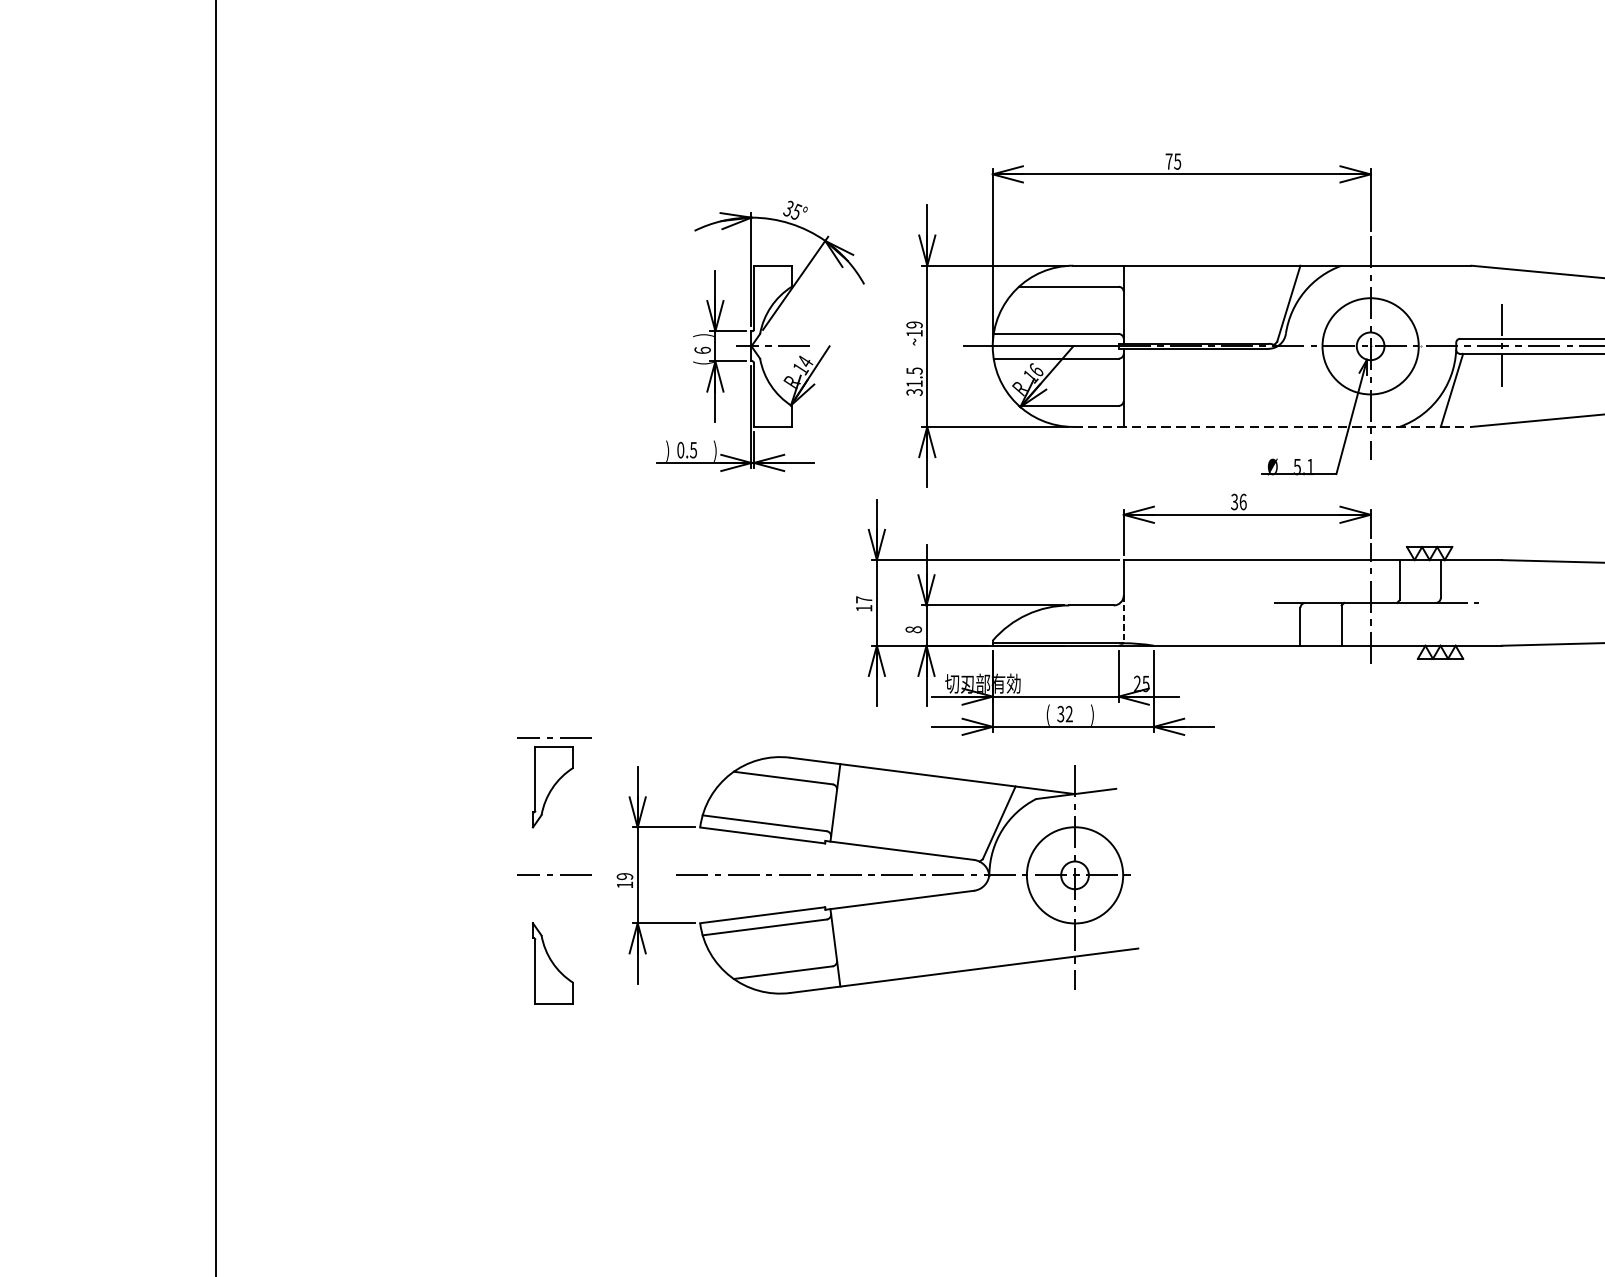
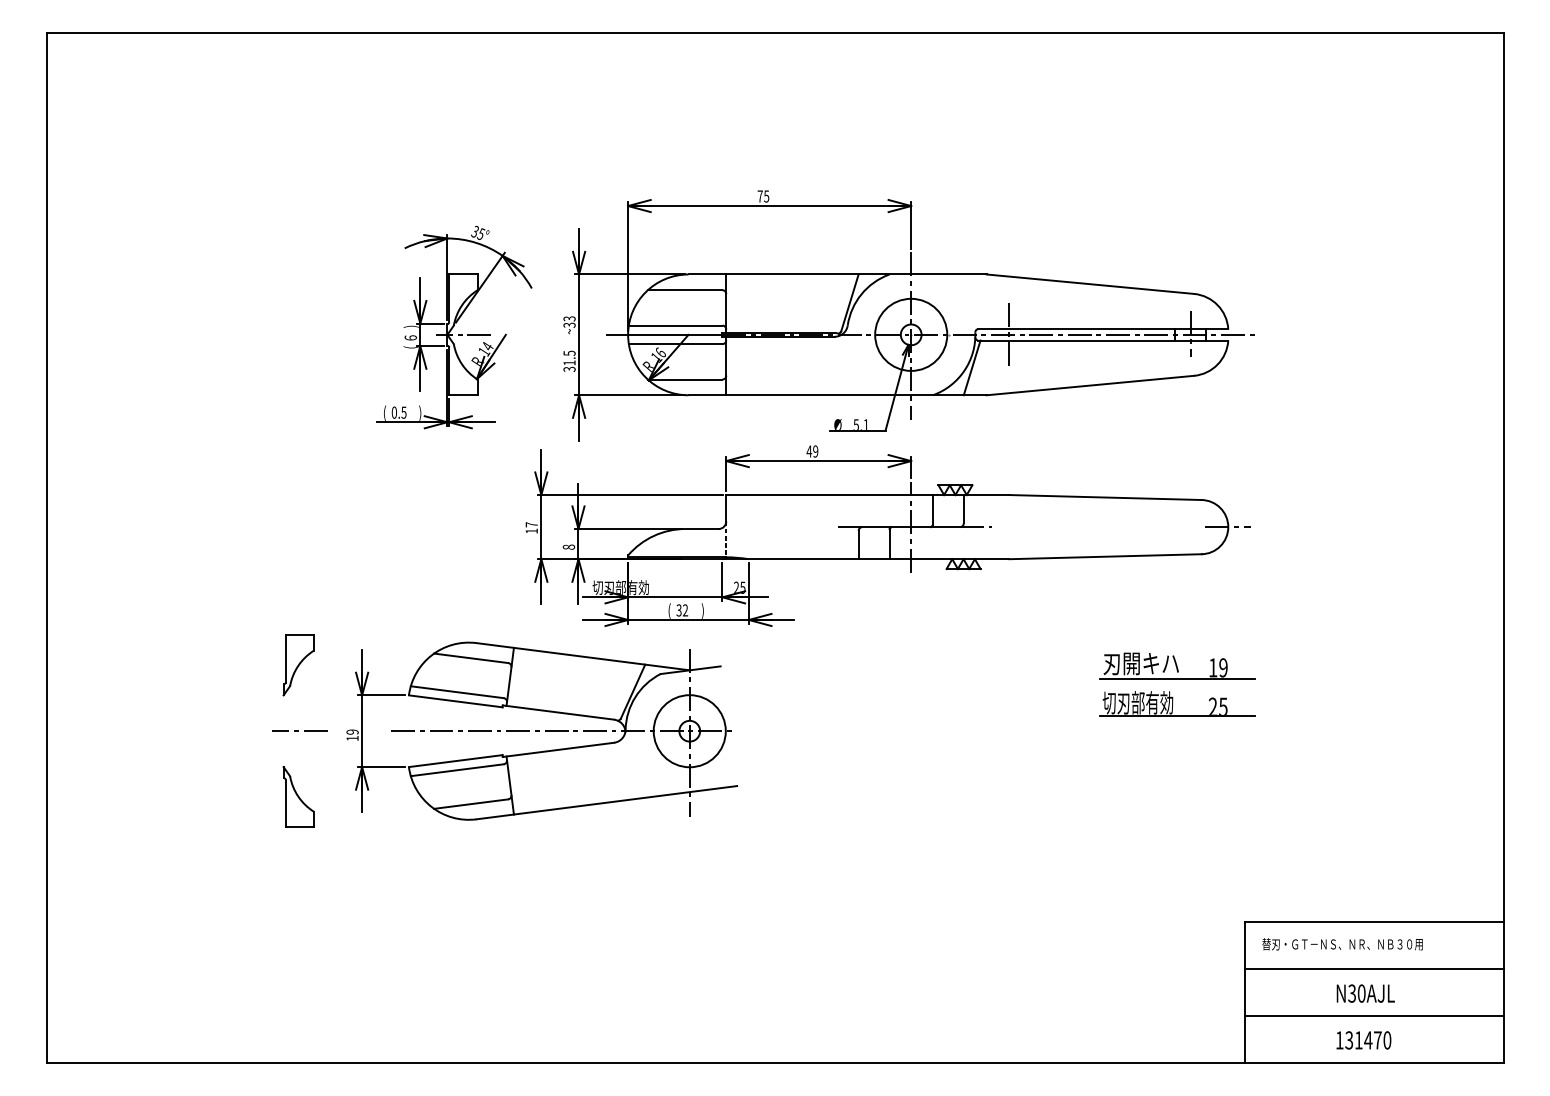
text: (914, 328) -> (569, 321), ~19 -> ~33
line: (1273, 427) -> (838, 395), dashed -> solid
text: (667, 449) -> (384, 412), ) -> (
text: (1238, 501) -> (812, 451), 36 -> 49
line: (552, 736) -> (298, 627), removed

